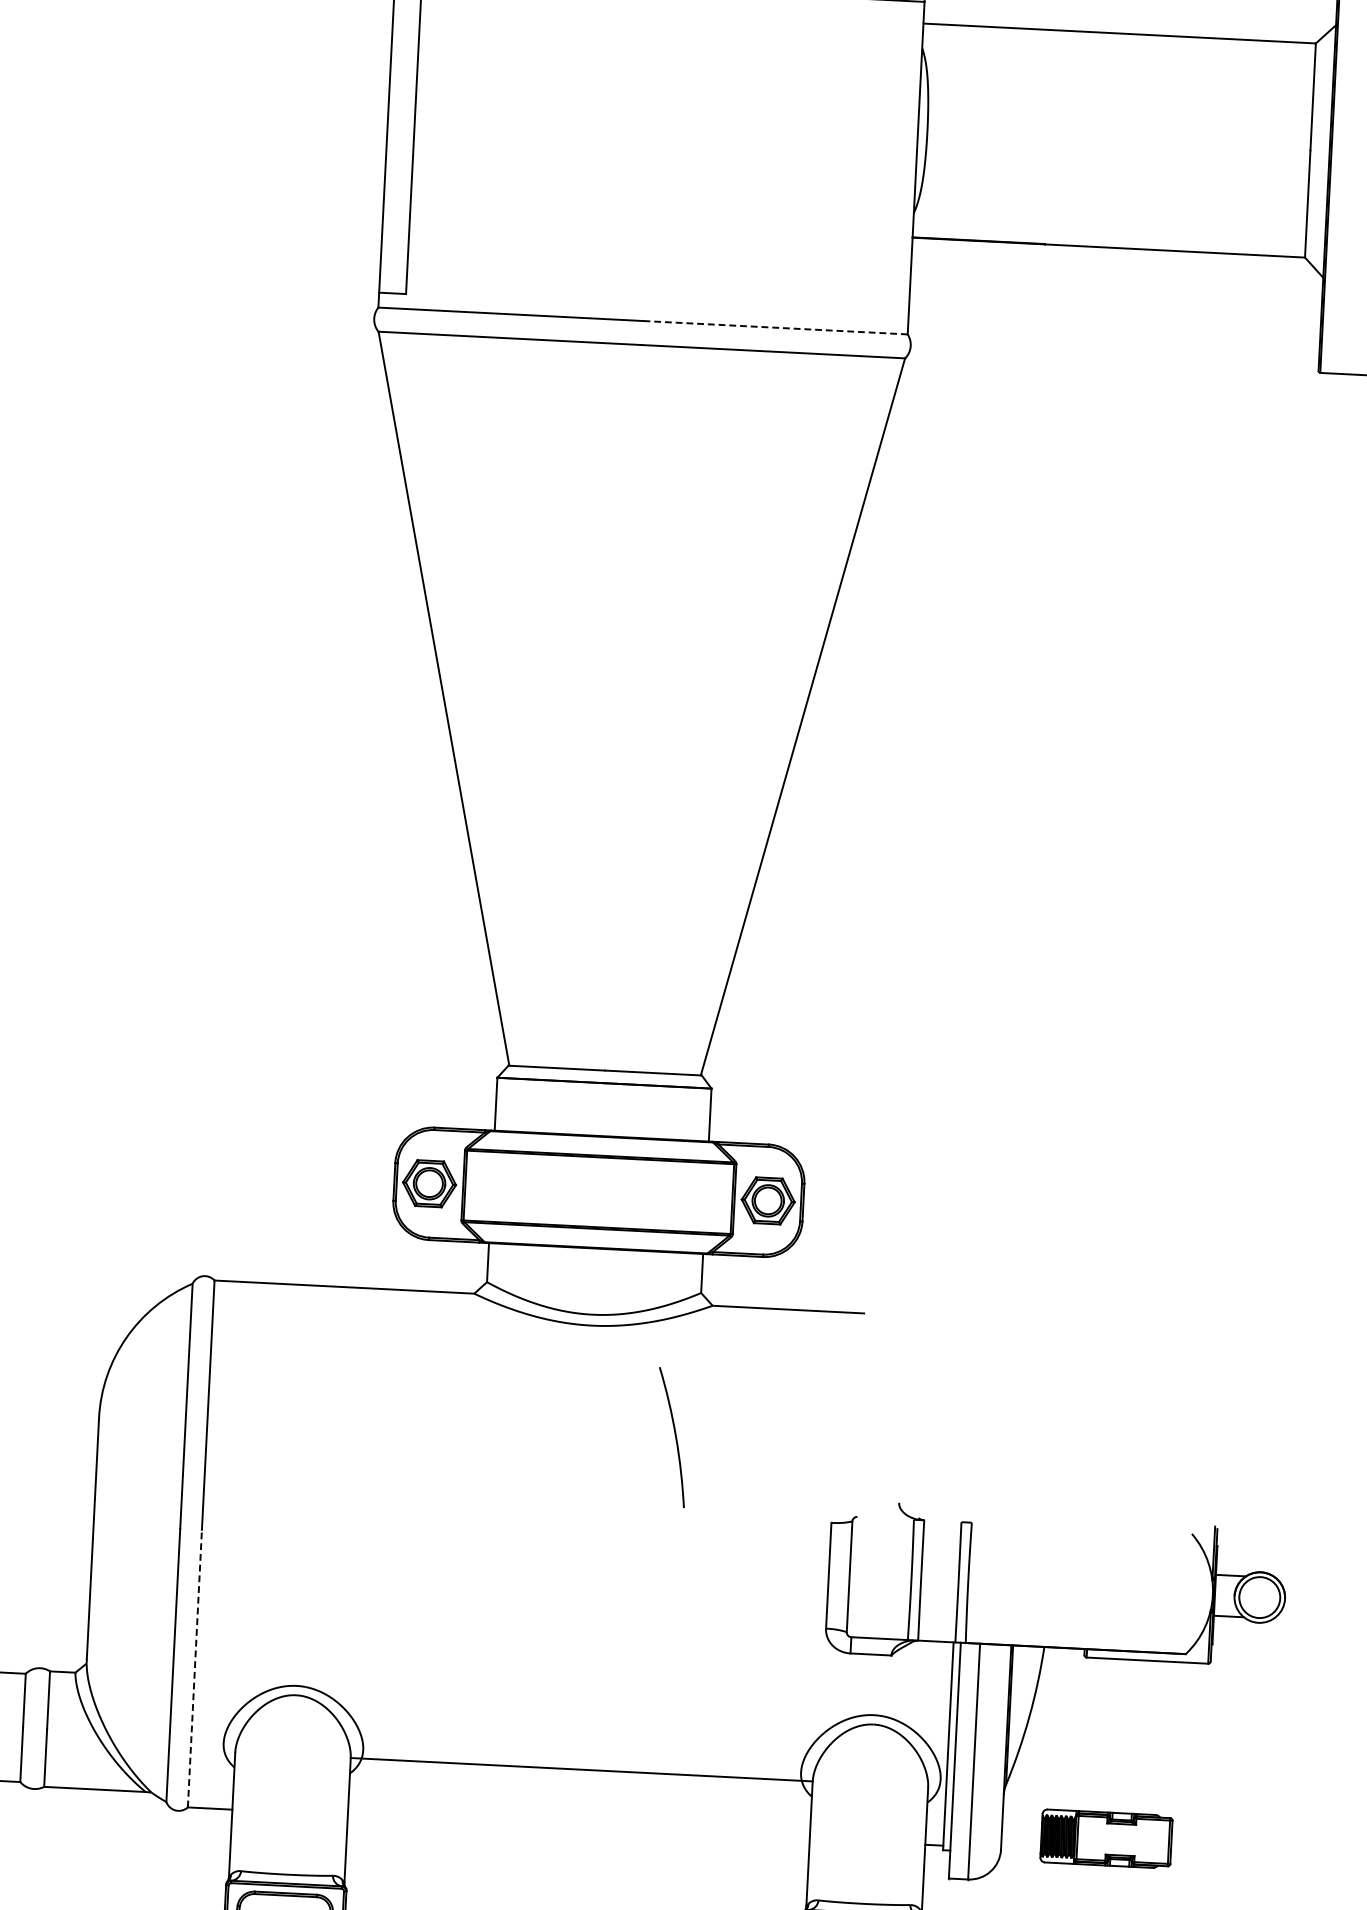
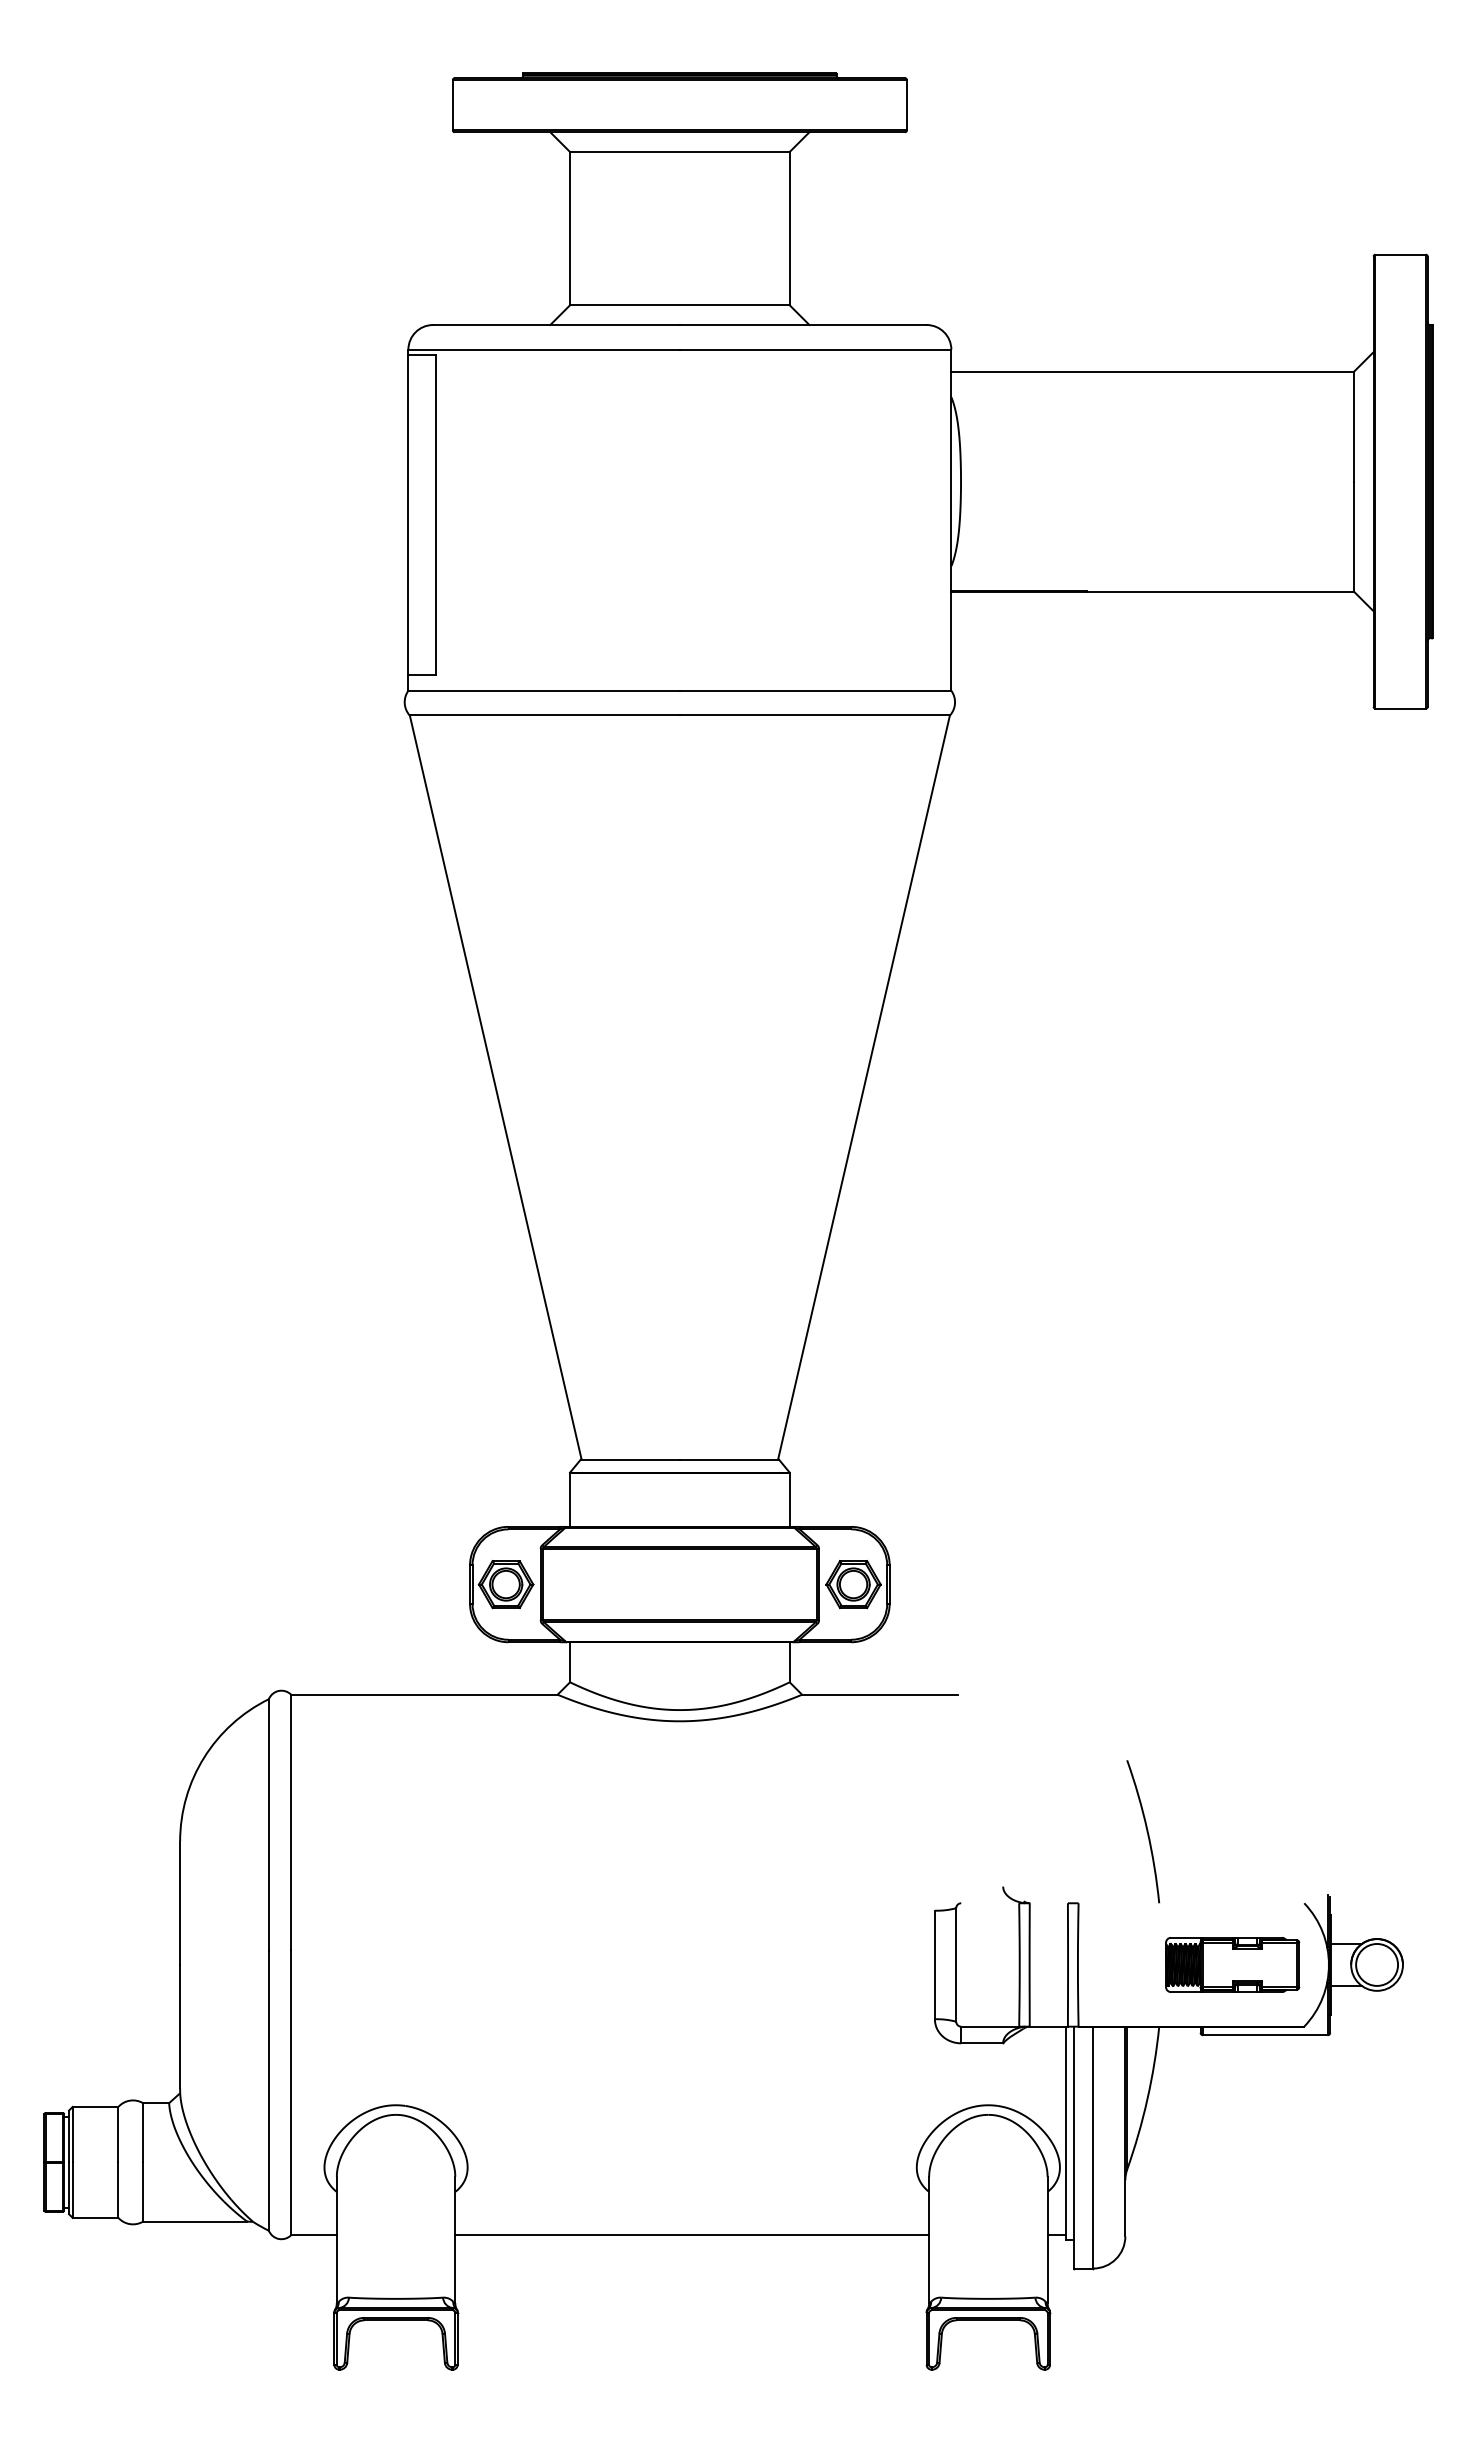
line: (775, 327) -> (815, 690), dashed -> solid
arc: (675, 1437) -> (1146, 1831), moved
line: (195, 1668) -> (291, 2092), dashed -> solid
line: (581, 1770) -> (692, 2235), moved
part: (1106, 1838) -> (1232, 1964), moved

